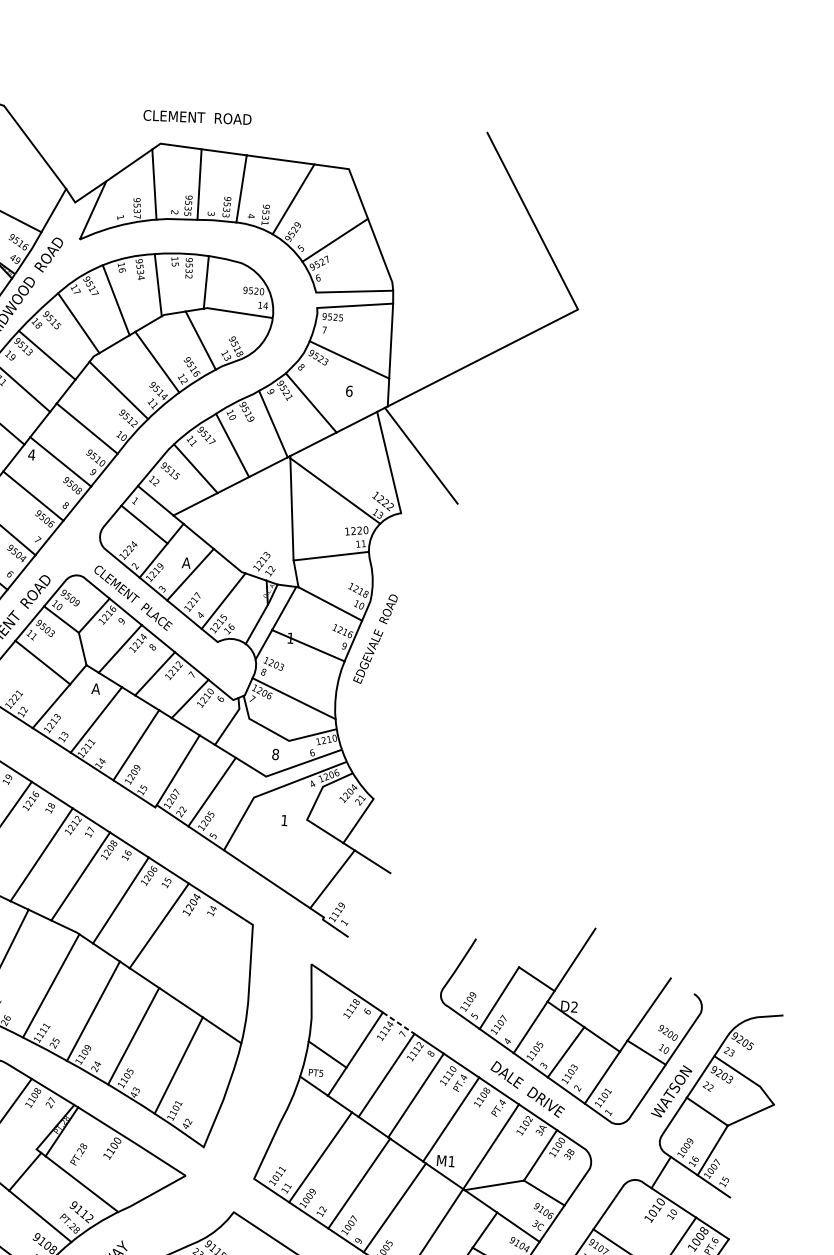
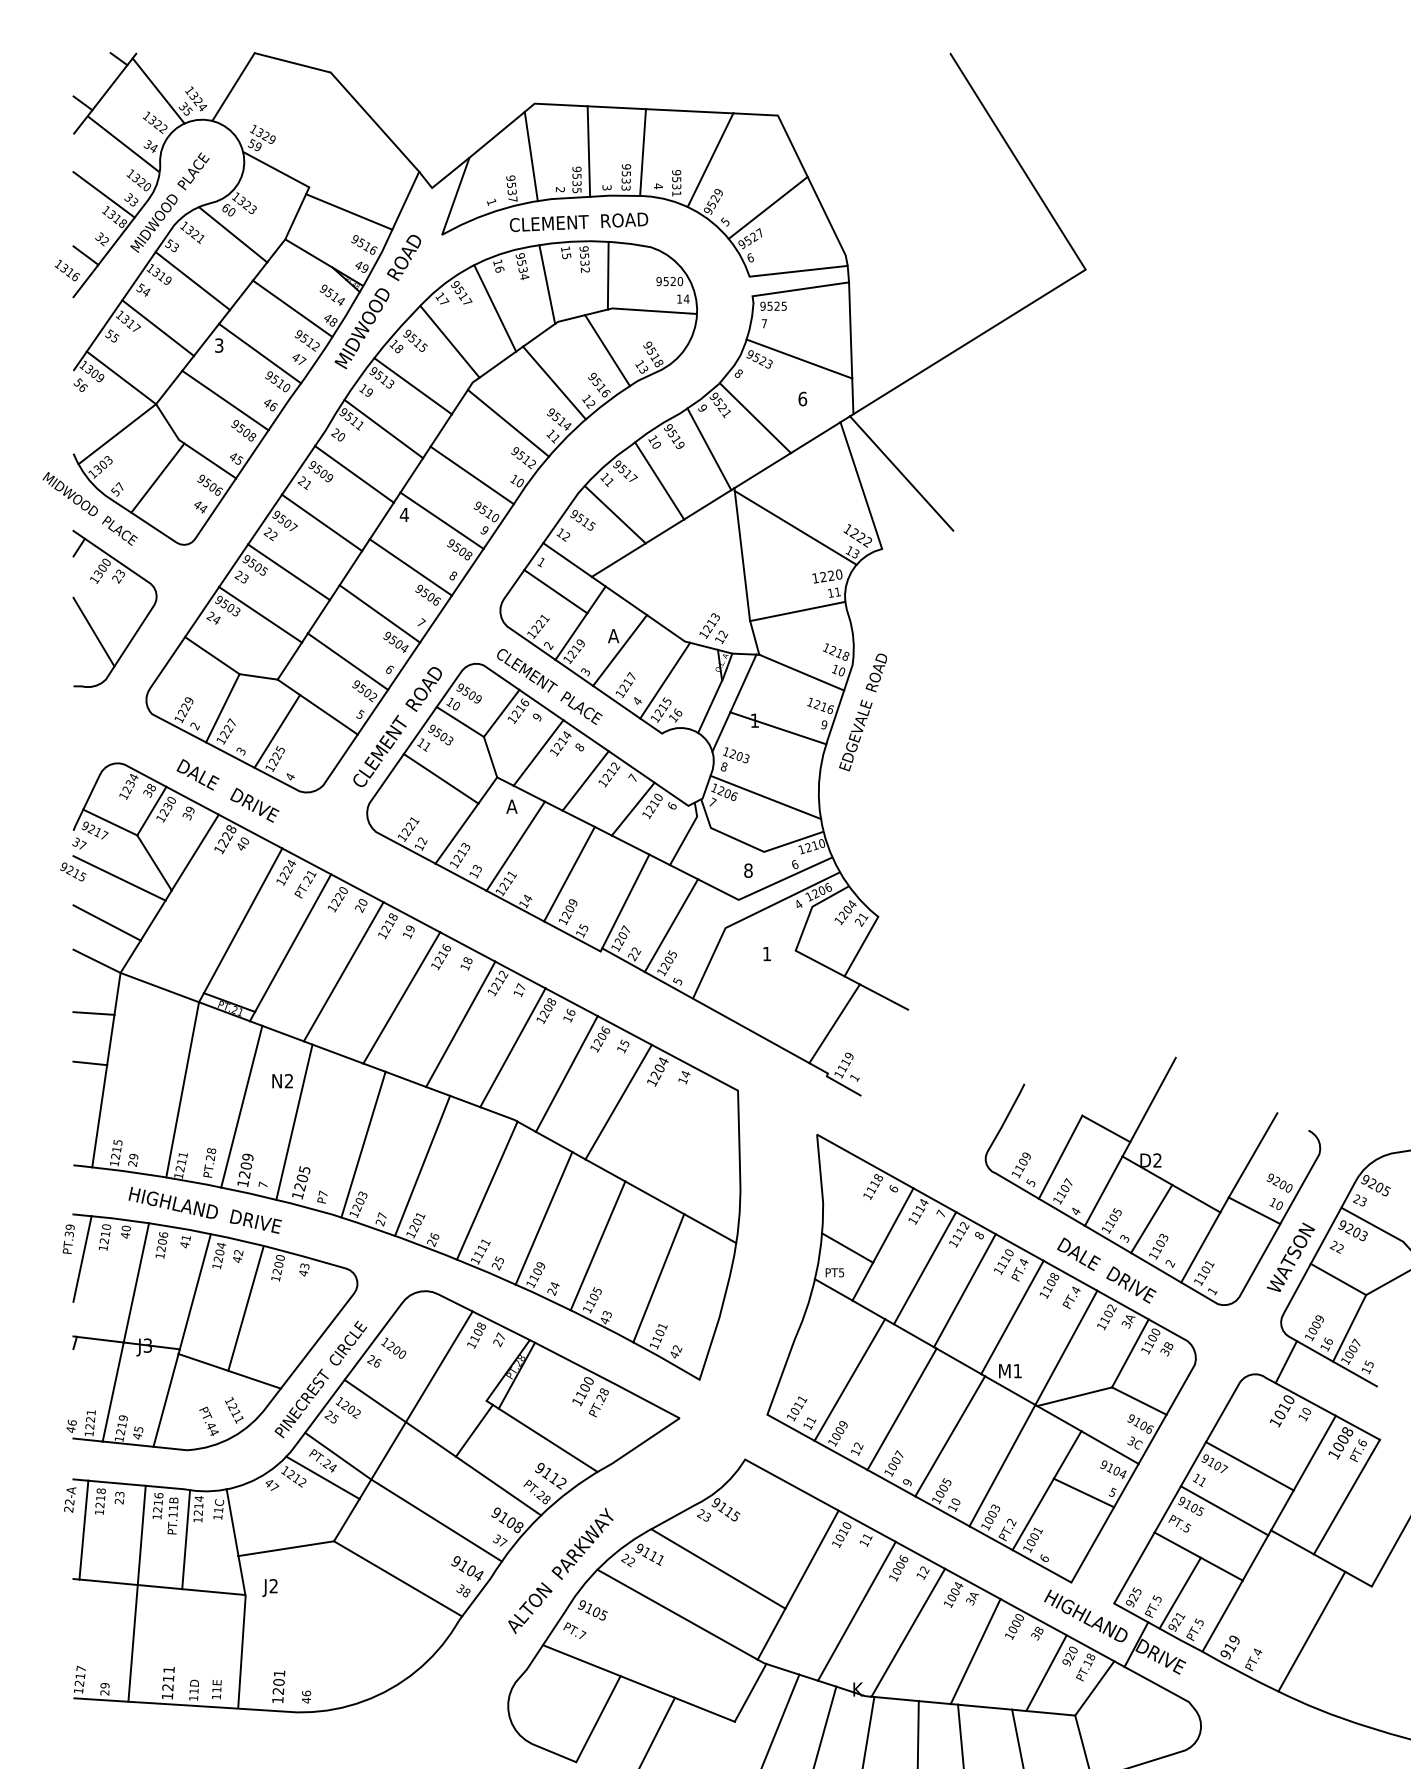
text: (197, 116) -> (578, 221), moved
text: (133, 544) -> (544, 618), 1224 -> 1221
line: (399, 1023) -> (935, 1200), dashed -> solid
text: (78, 1154) -> (598, 1402), moved

